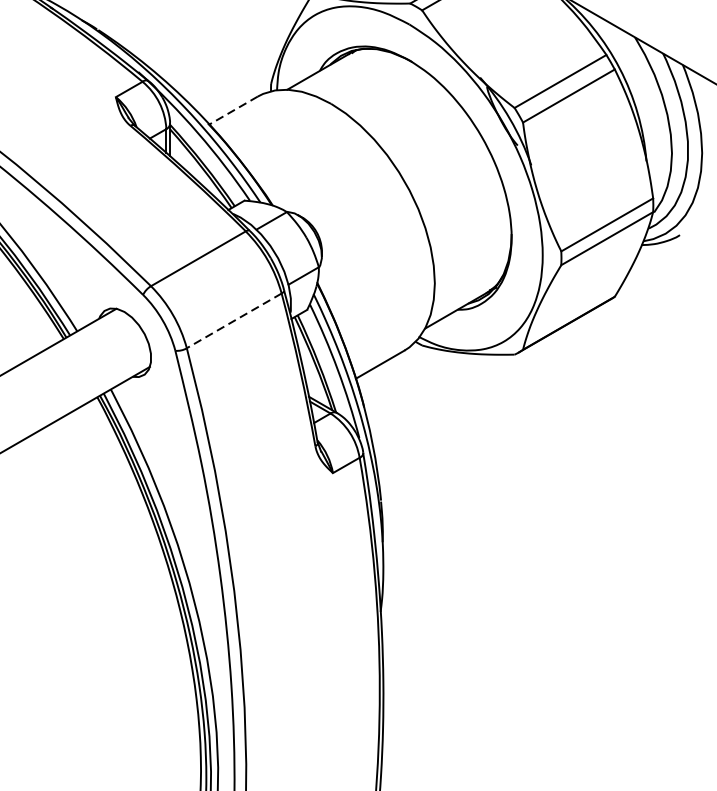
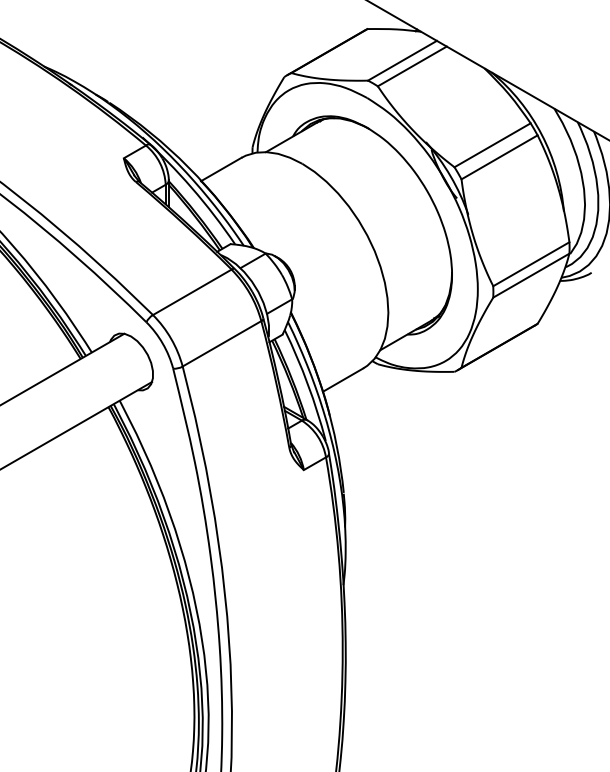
line: (232, 110) -> (220, 169), dashed -> solid
line: (233, 321) -> (221, 344), dashed -> solid

